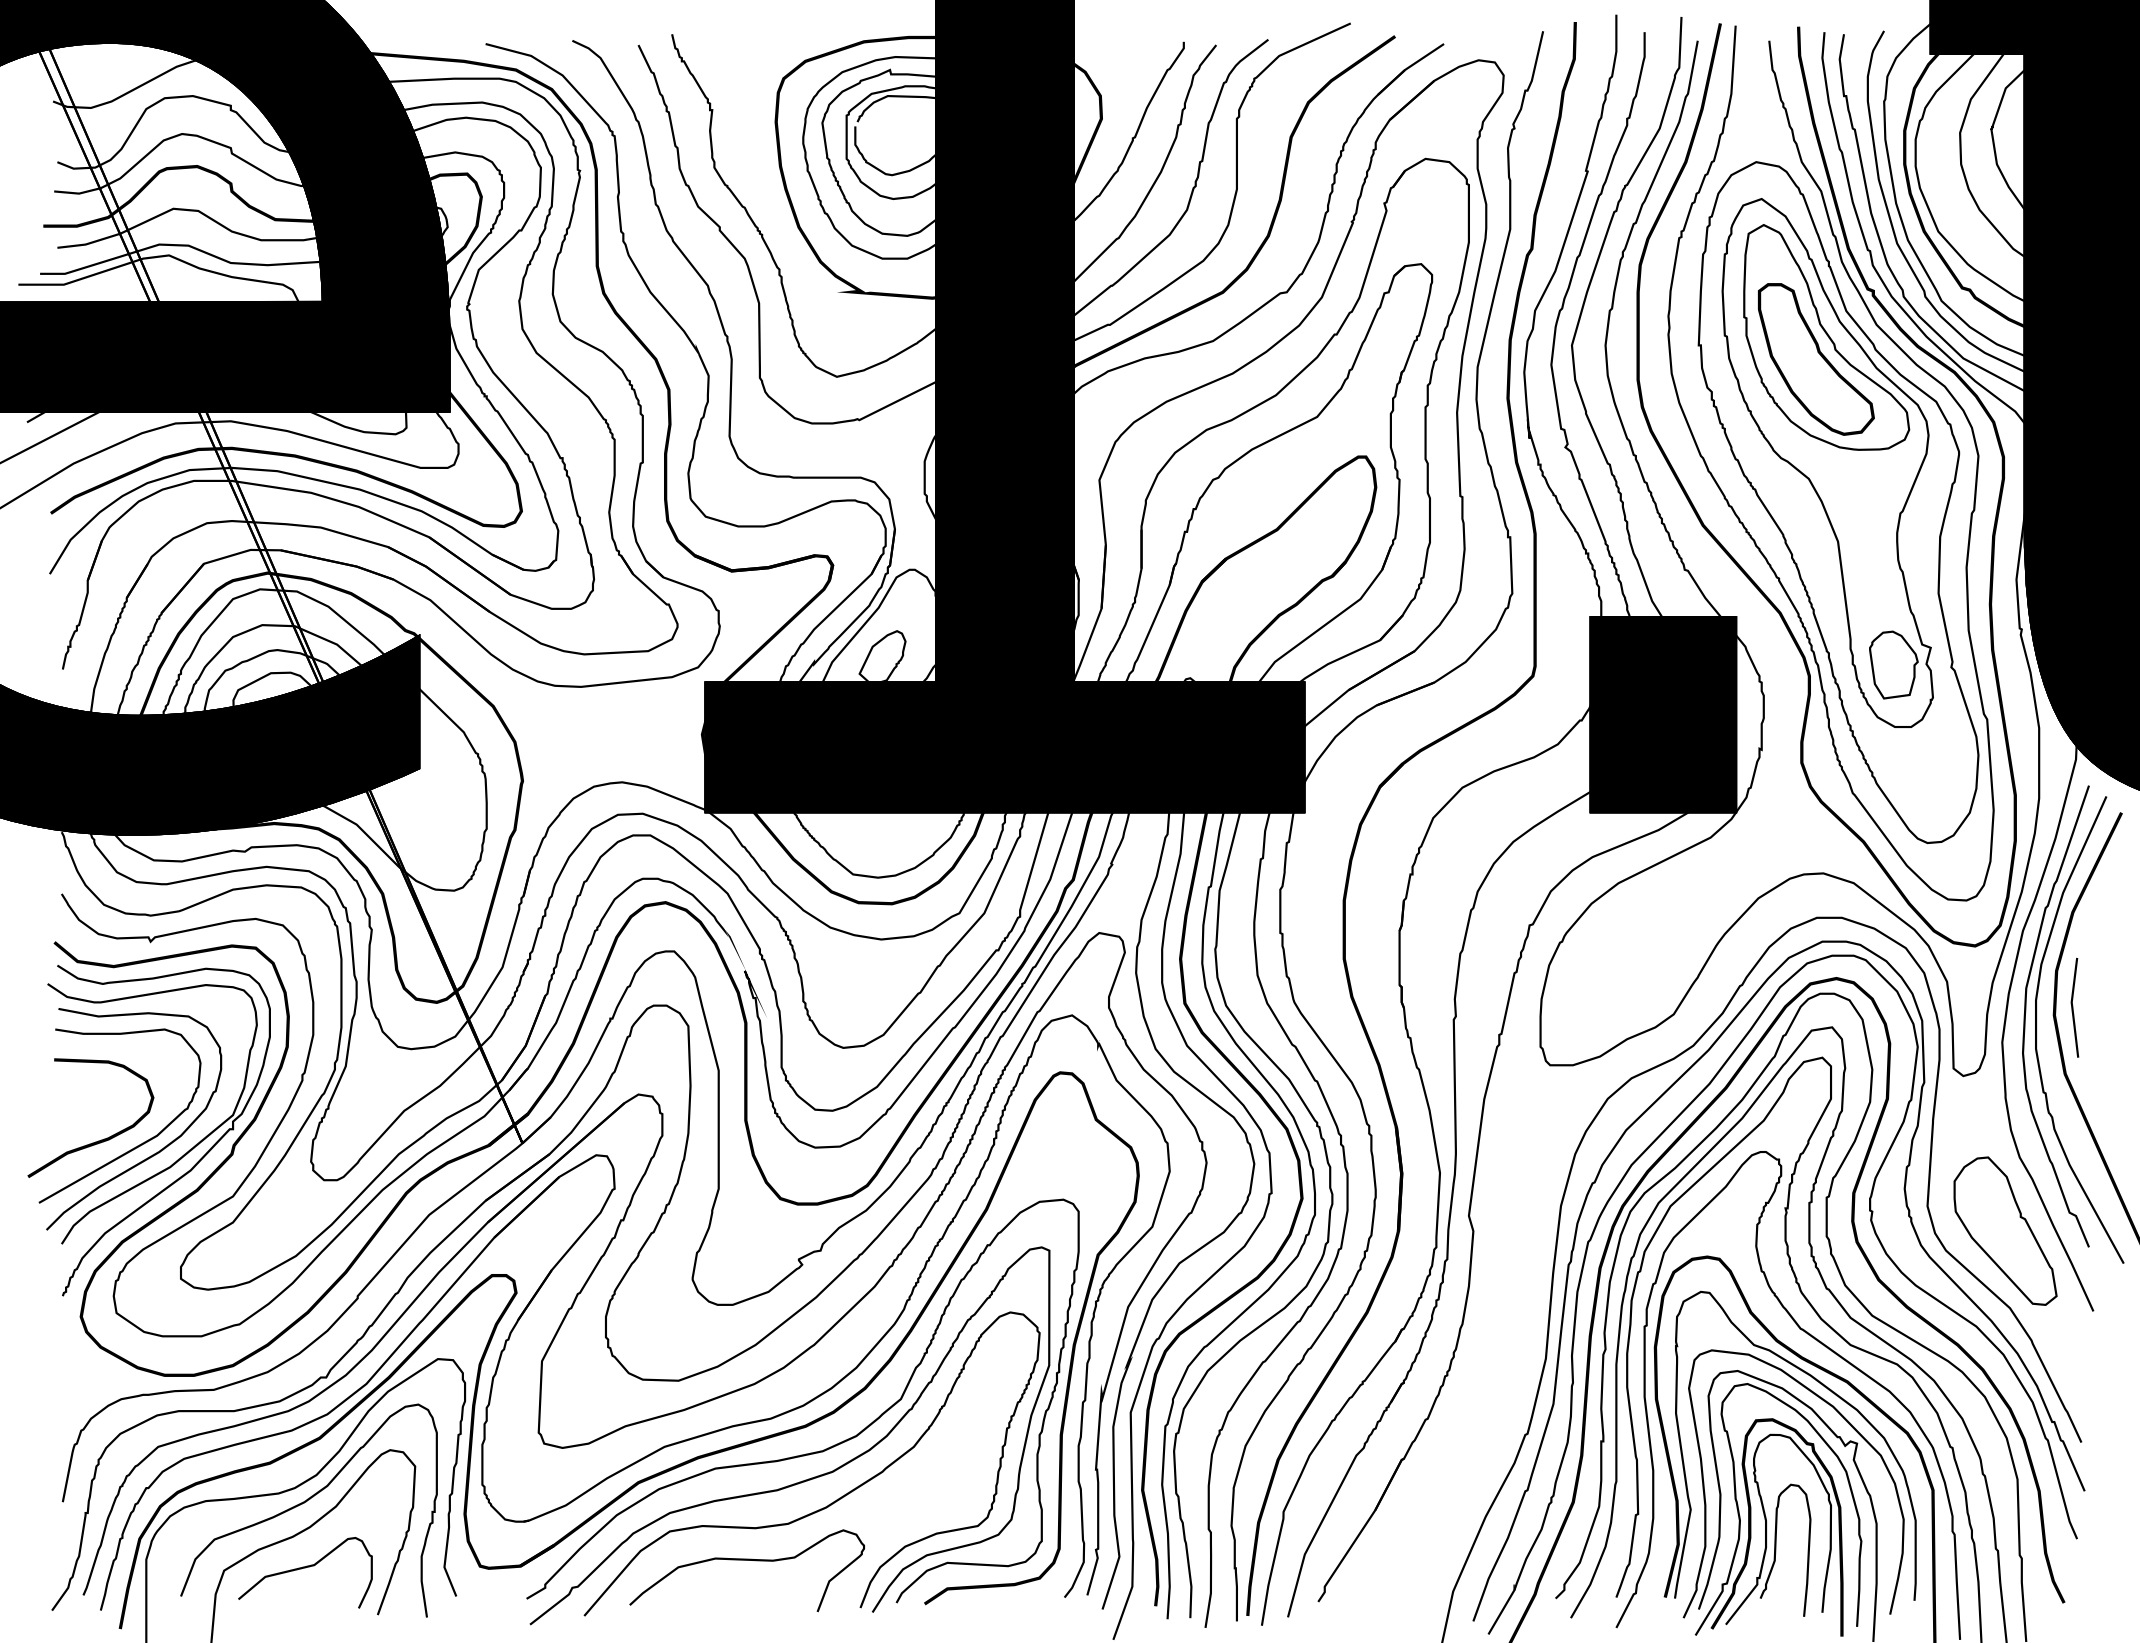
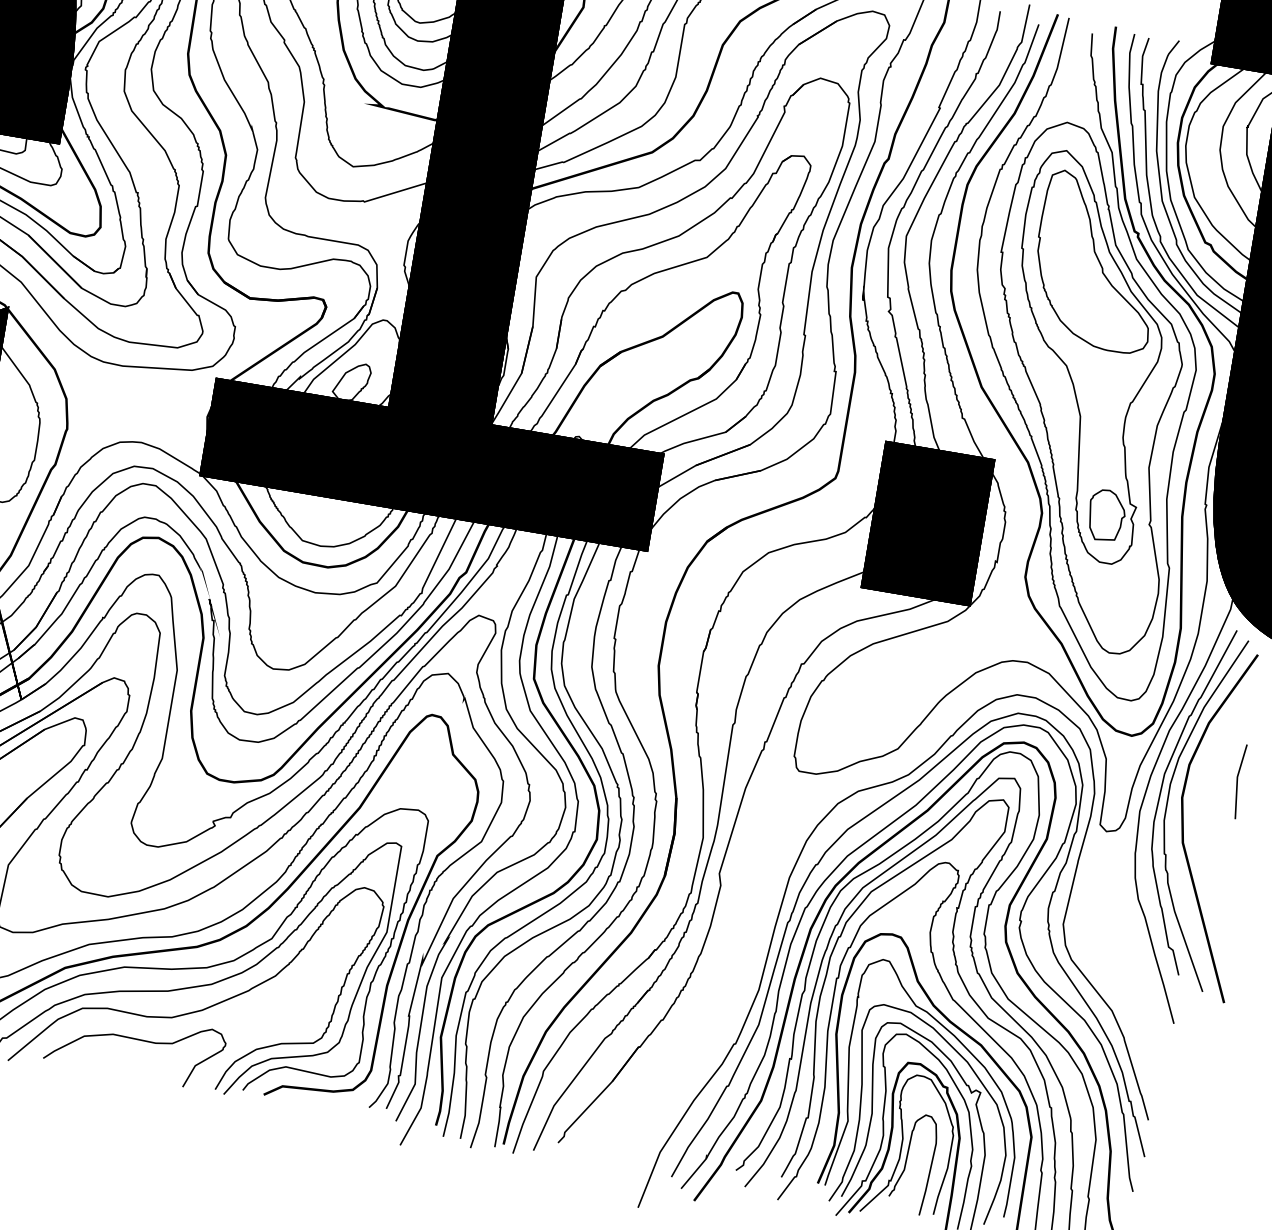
part: (1816, 359) -> (1087, 277), removed
line: (2073, 1007) -> (1238, 781), moved
part: (2005, 1230) -> (1118, 952), removed

